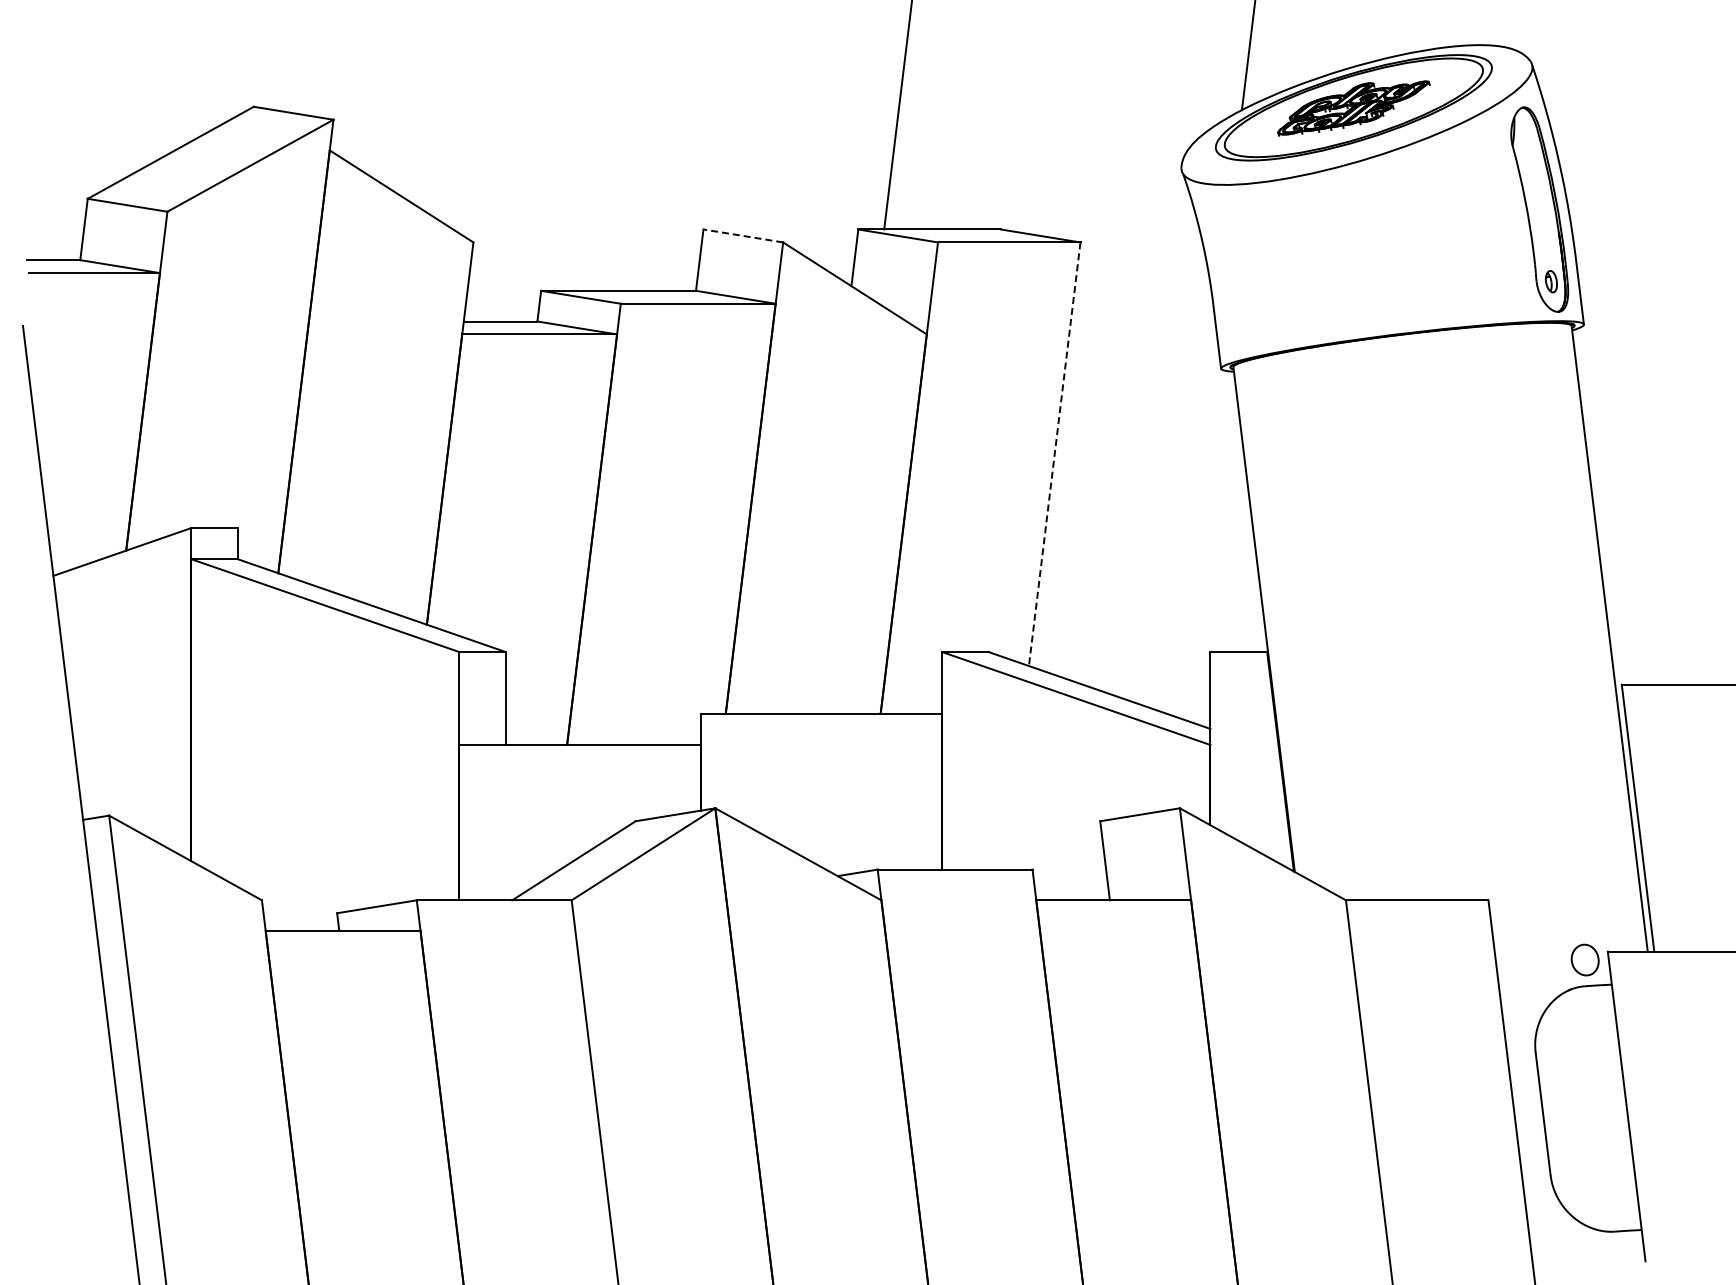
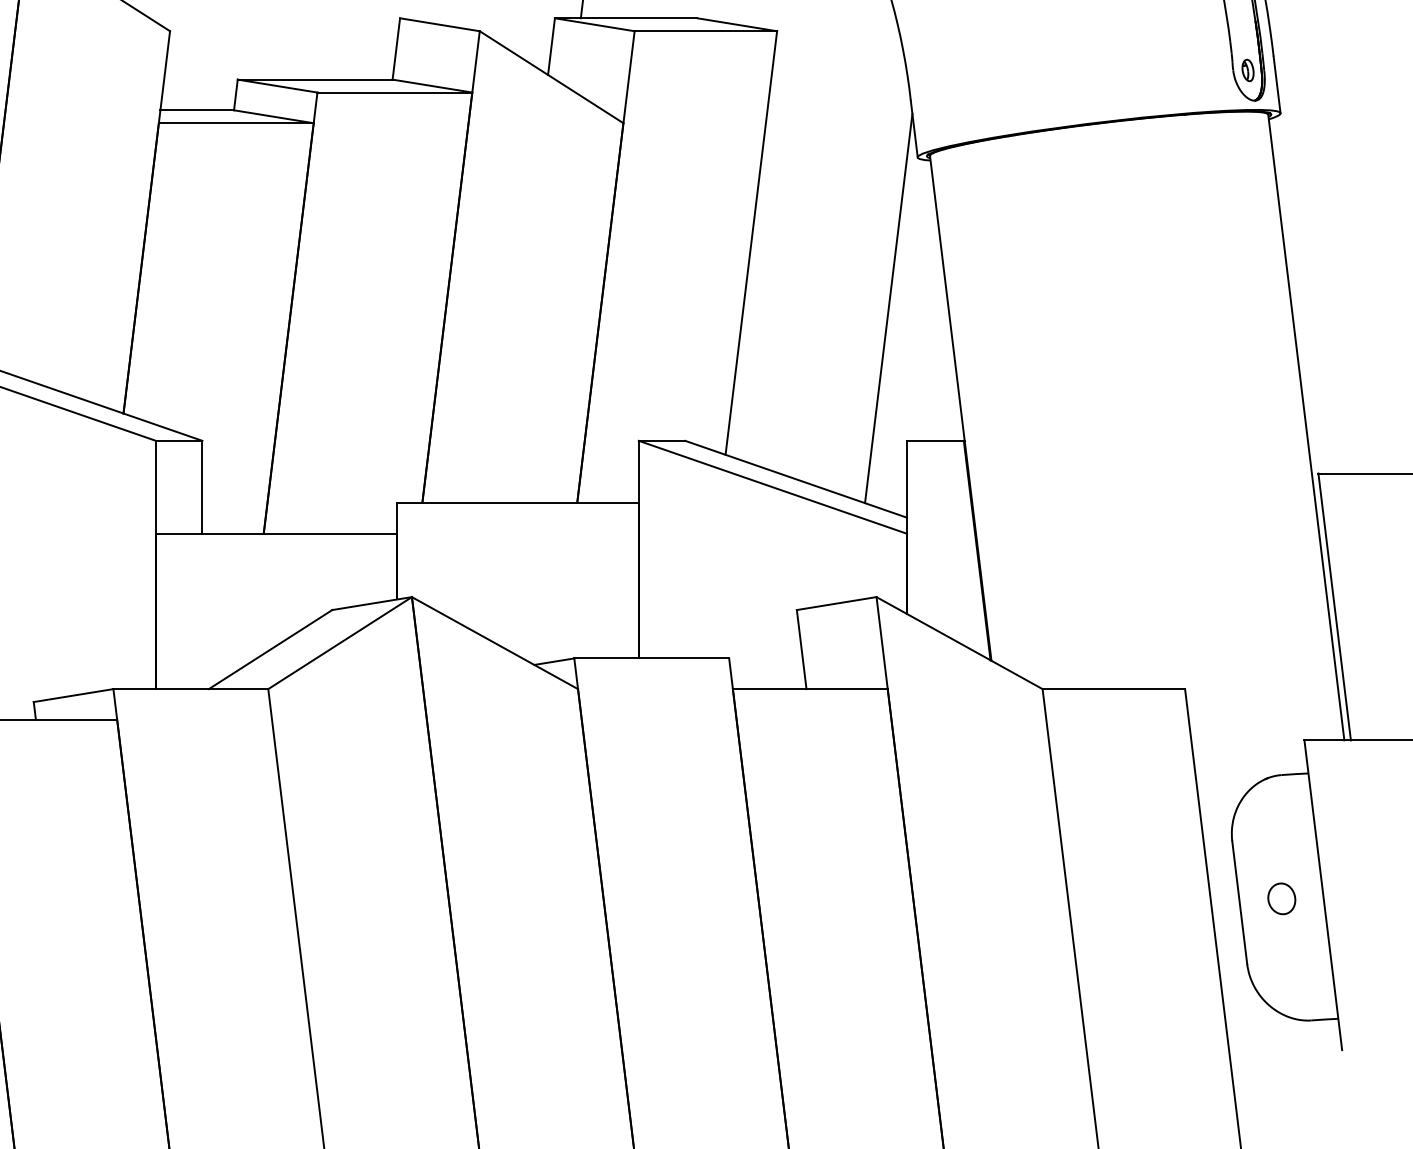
line: (742, 235) -> (439, 24), dashed -> solid
line: (1054, 454) -> (751, 243), dashed -> solid
line: (1191, 519) -> (888, 308), added
part: (1584, 959) -> (1281, 898), moved

